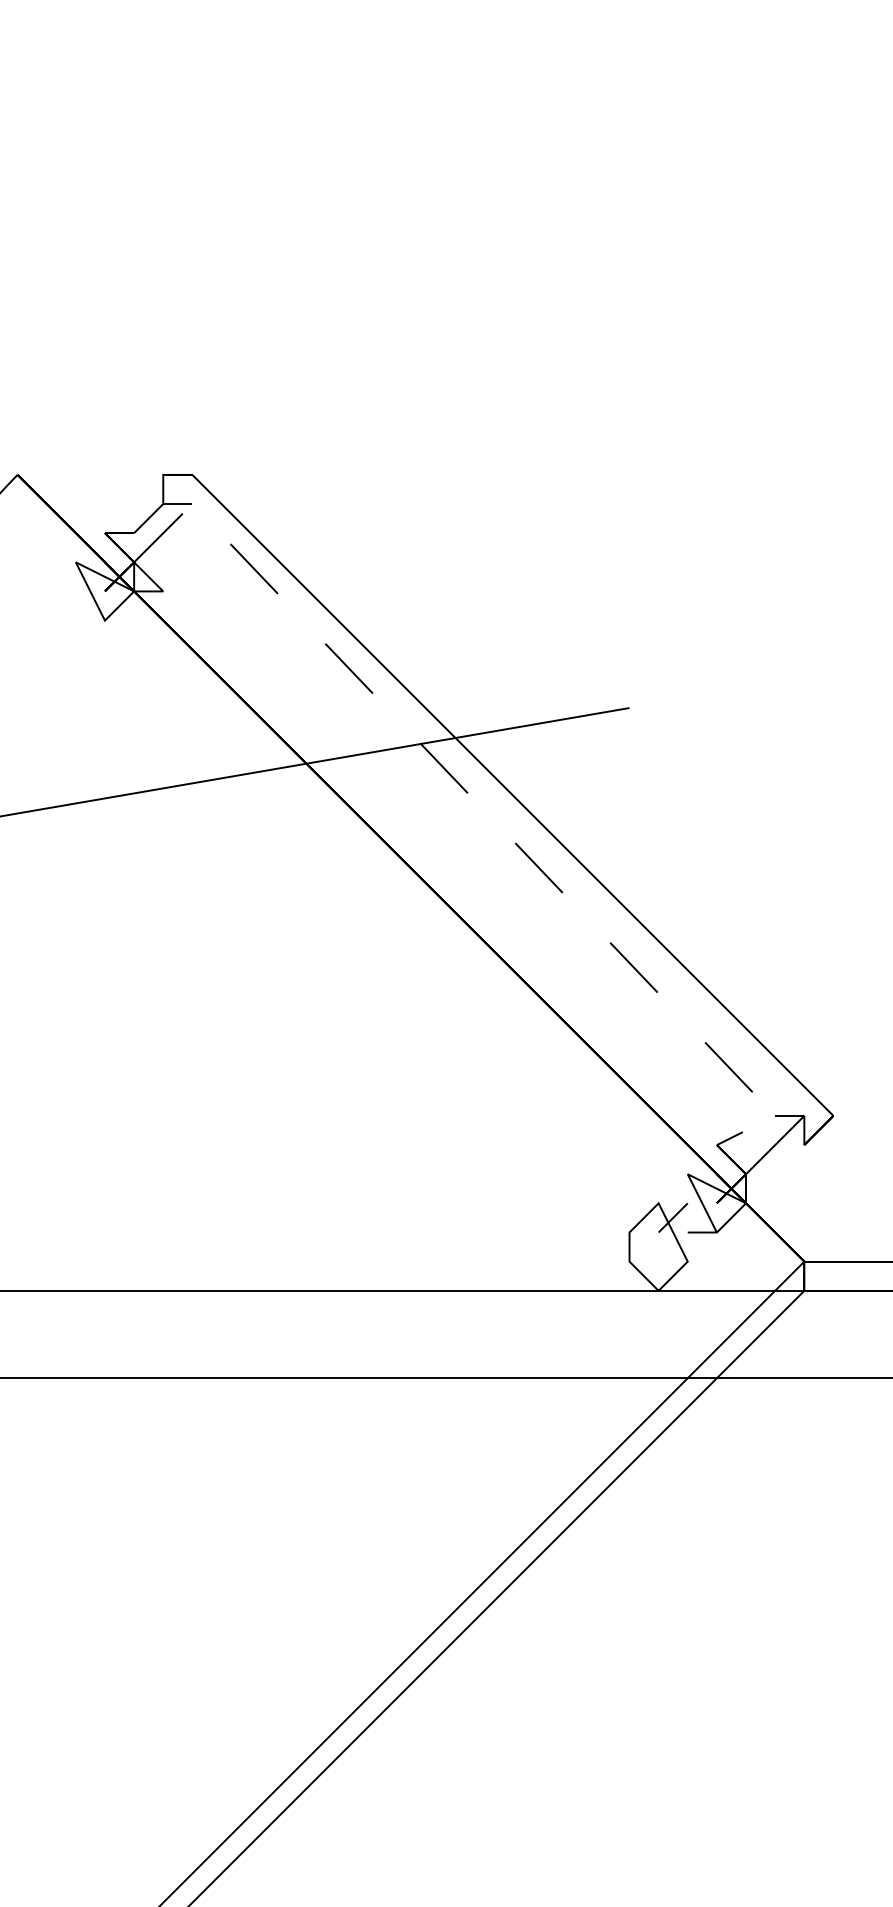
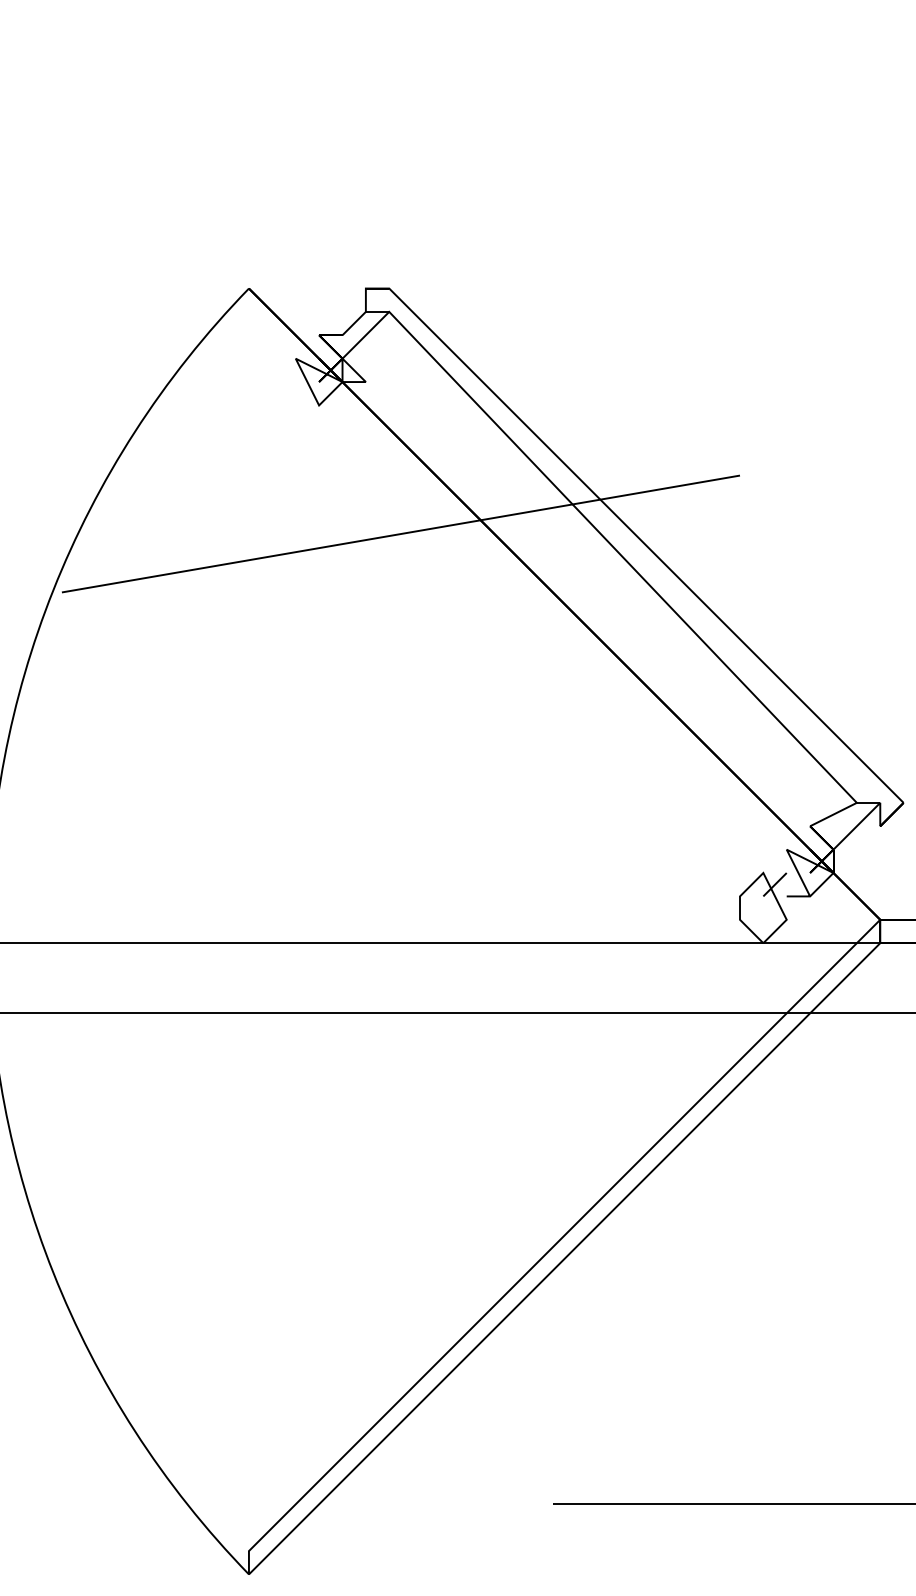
line: (478, 803) -> (618, 552), dashed -> solid

